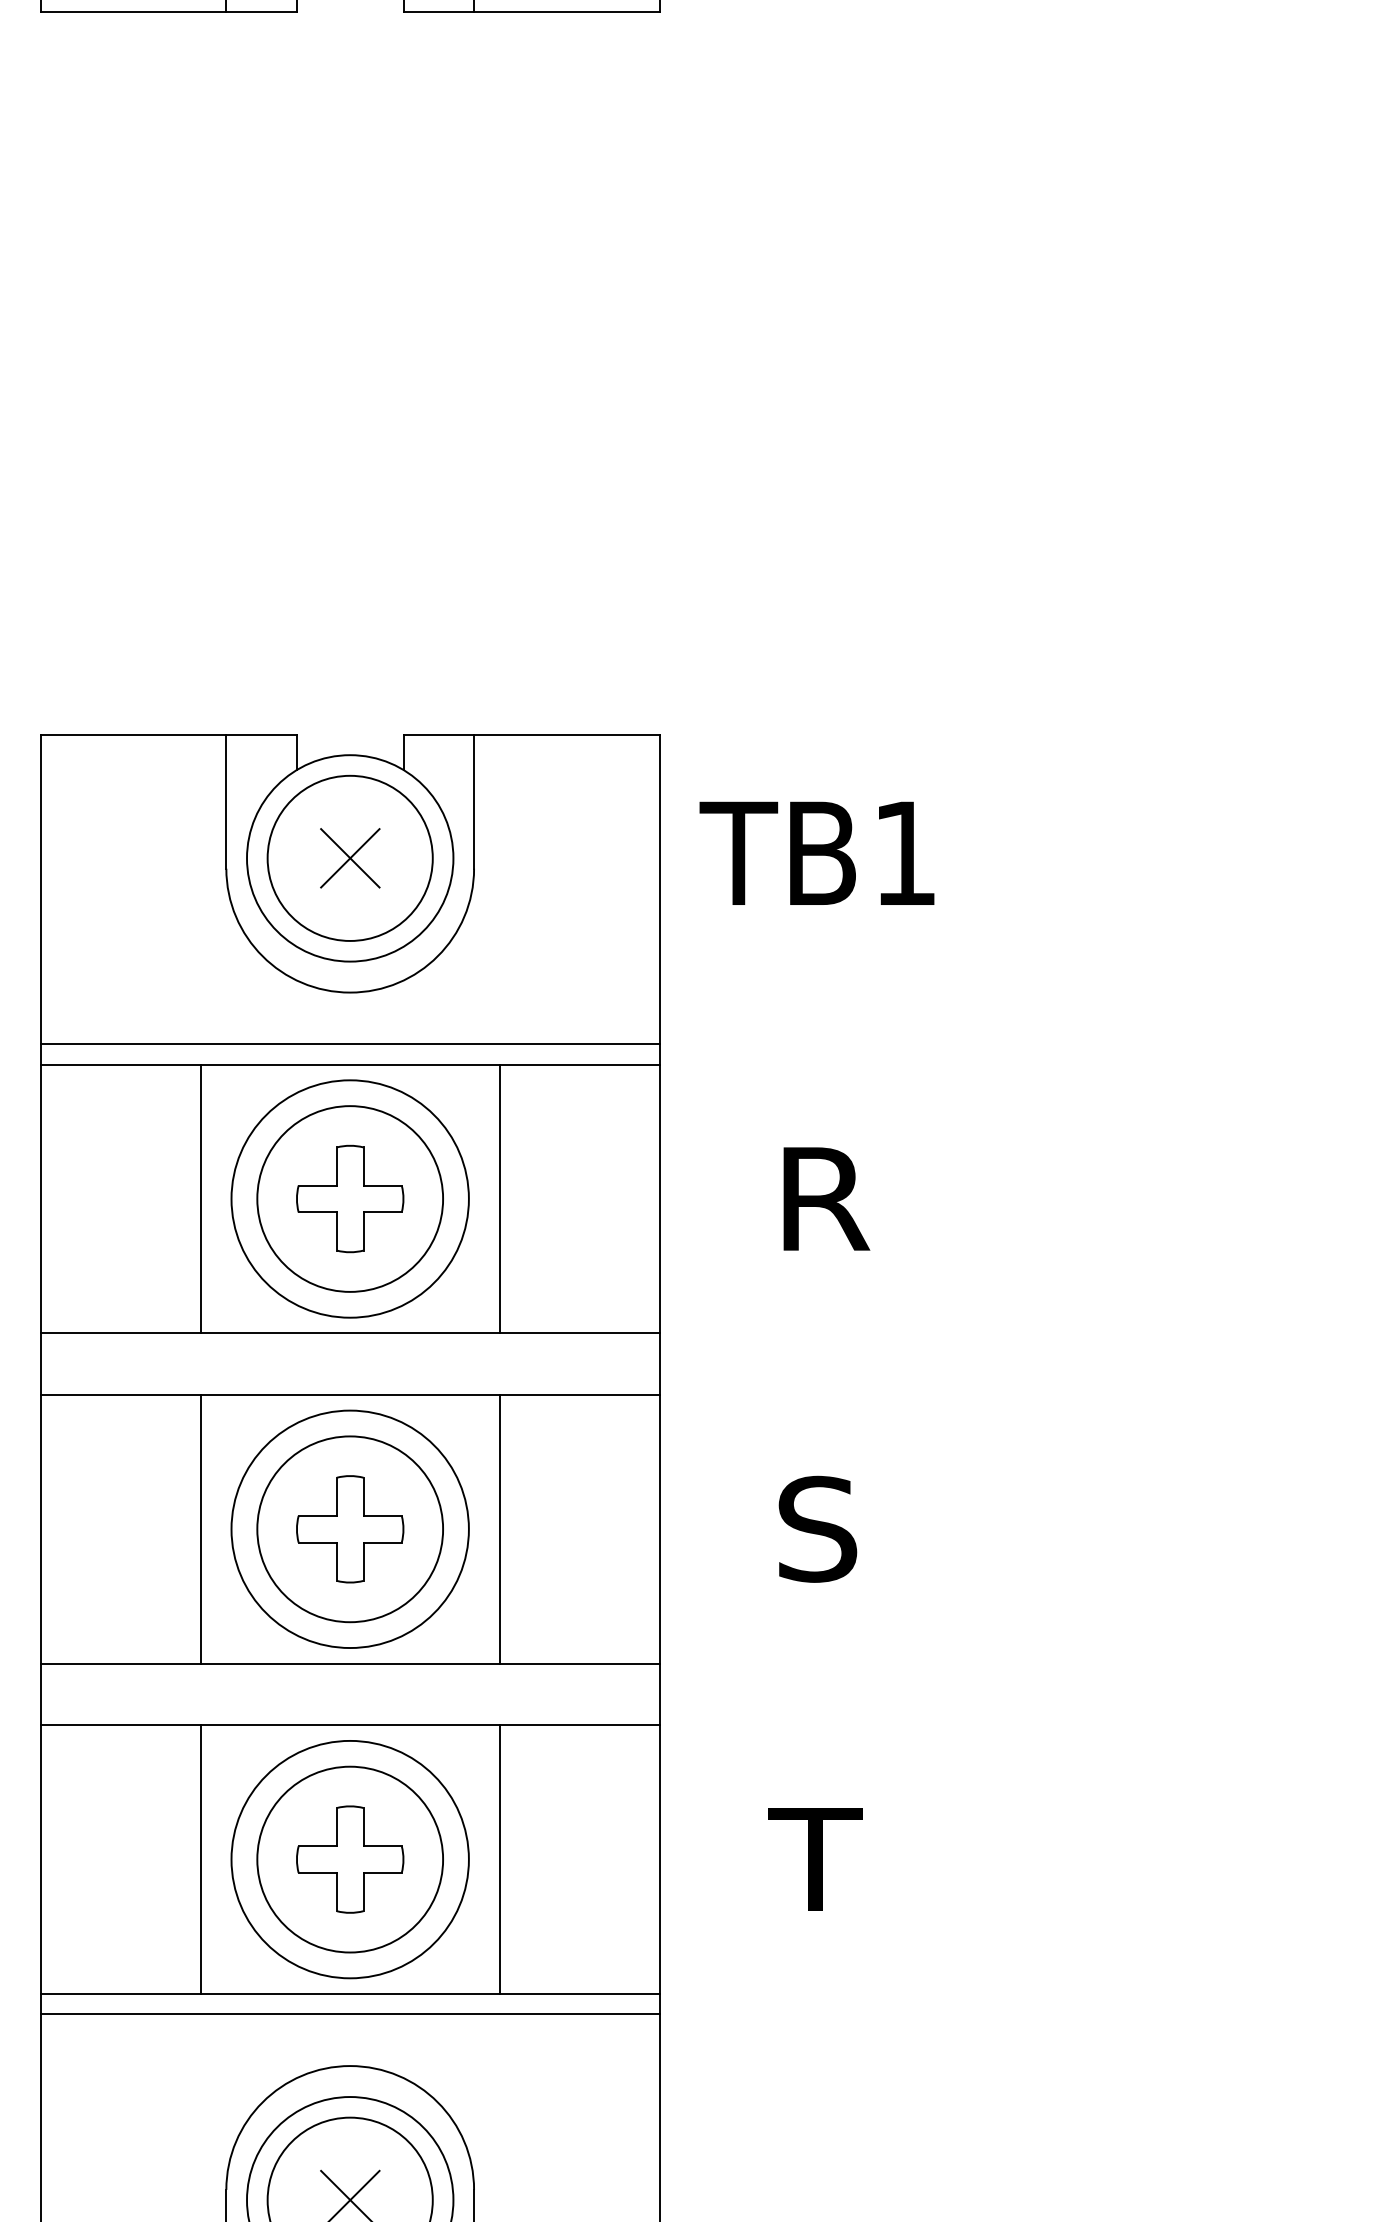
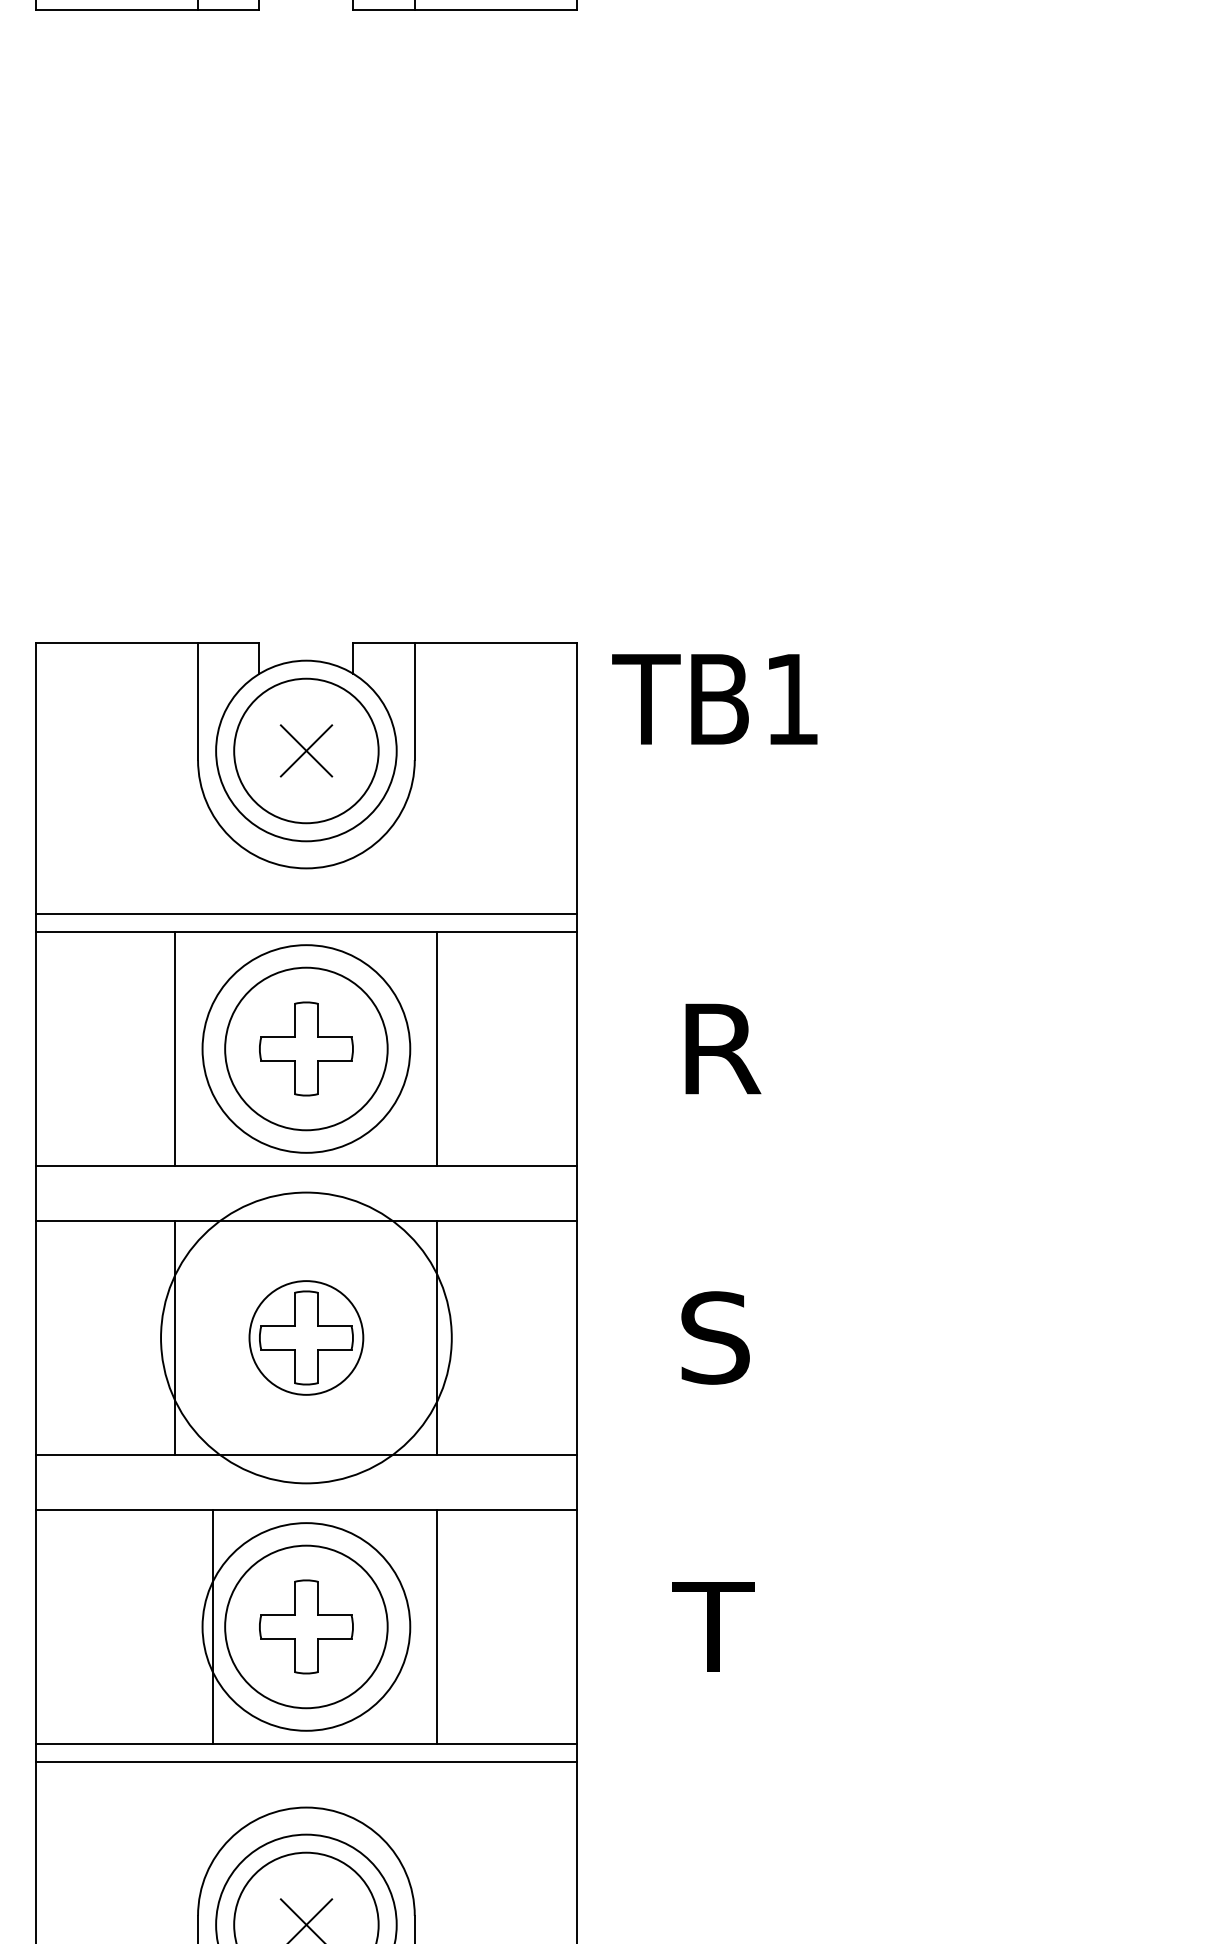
text: (816, 852) -> (714, 698), moved
circle: (349, 1529) -> (305, 1338), size x1.4
circle: (350, 1529) -> (306, 1338), size x0.7
line: (200, 1859) -> (213, 1626), moved

